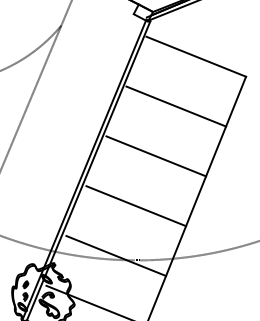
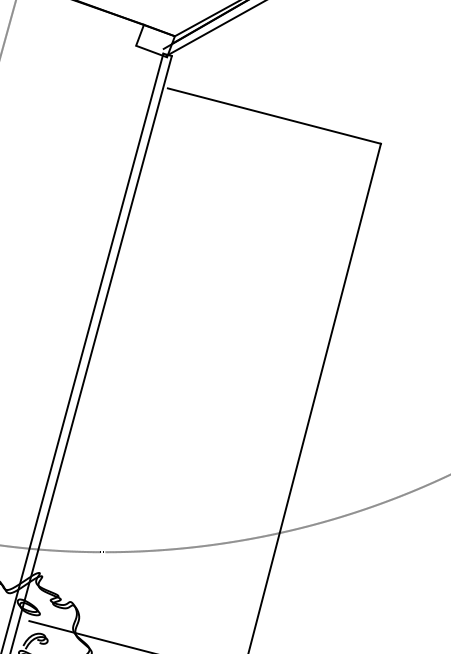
line: (176, 106) -> (247, 222), removed
line: (156, 156) -> (219, 329), removed
line: (136, 206) -> (191, 436), removed
line: (116, 256) -> (164, 543), removed

